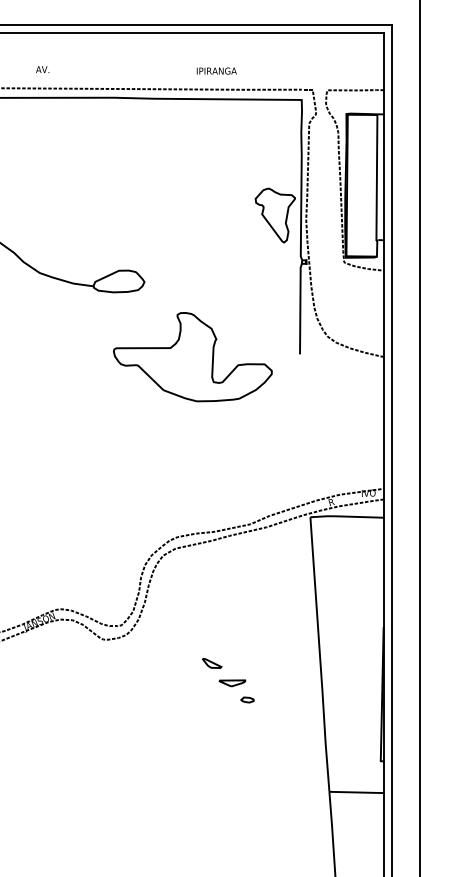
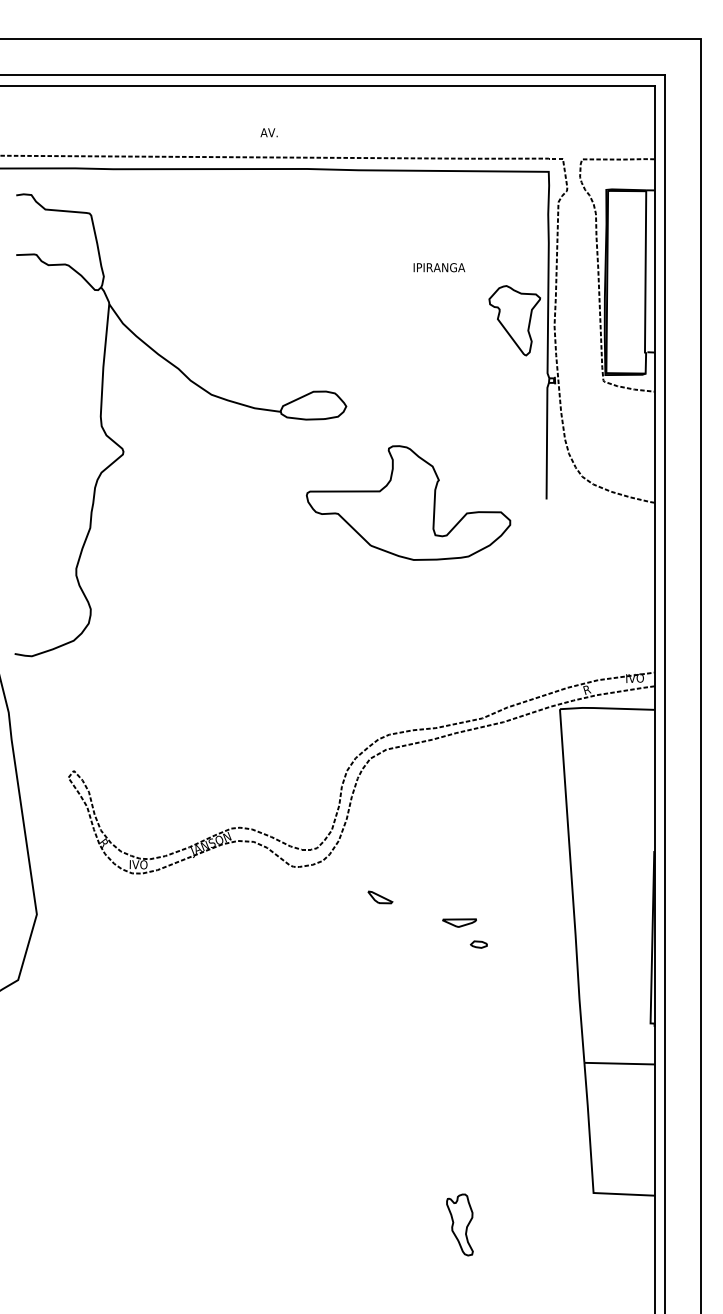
text: (42, 69) -> (268, 132), moved
text: (216, 70) -> (439, 267), moved
part: (212, 663) -> (380, 897), moved

